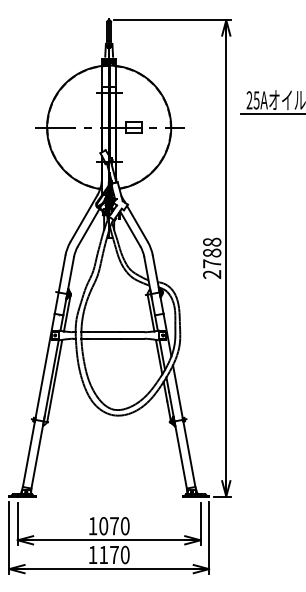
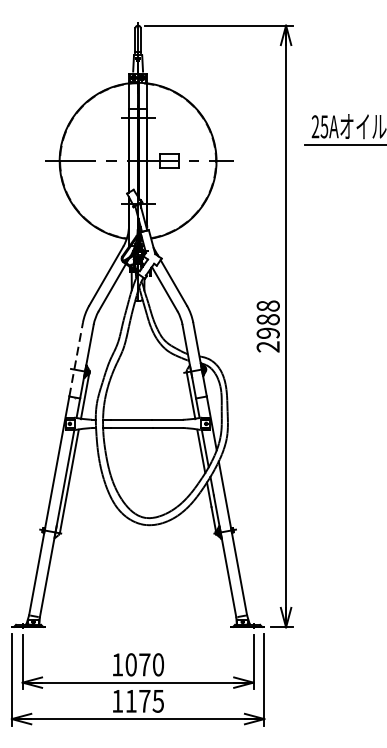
text: (212, 263) -> (268, 332), 2788 -> 2988
line: (60, 284) -> (76, 359), solid -> dashed
text: (124, 554) -> (157, 700), 1170 -> 1175

